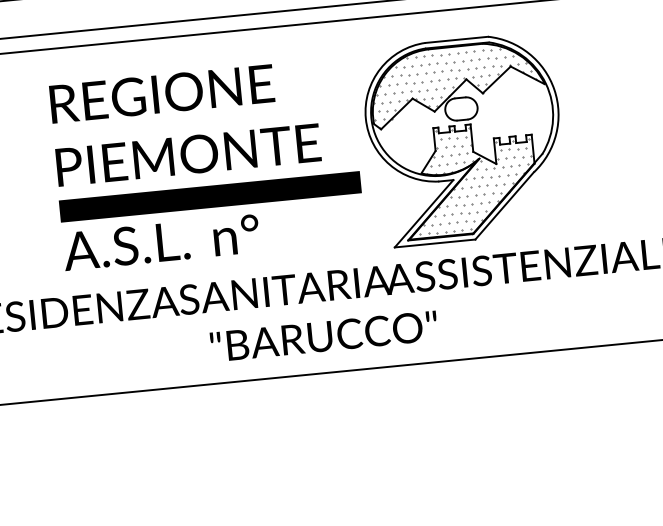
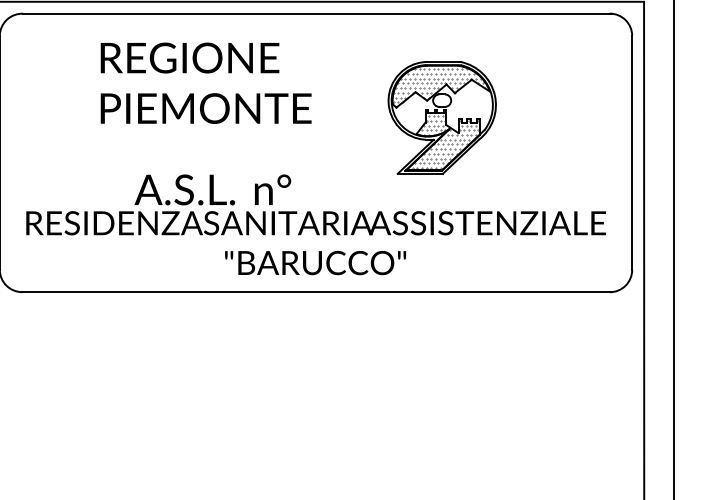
text: (184, 122) -> (205, 82), moved
part: (463, 139) -> (441, 117), size x0.7
fill: (209, 197) -> (235, 143), removed
text: (160, 242) -> (212, 189), moved

